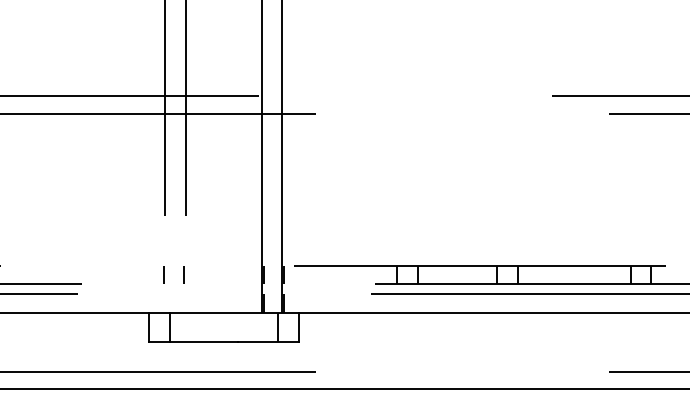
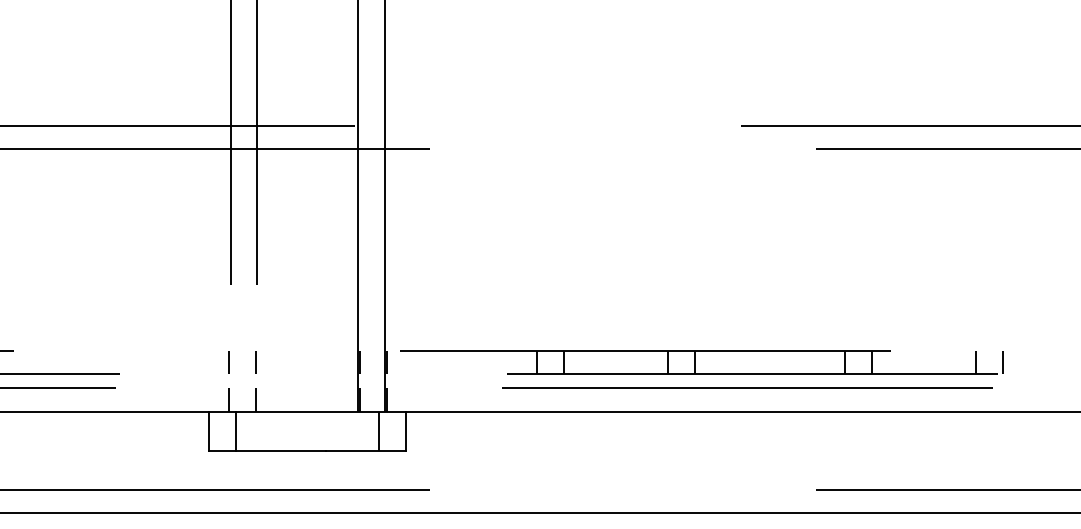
line: (163, 303) -> (228, 399), added
line: (184, 303) -> (255, 399), added

